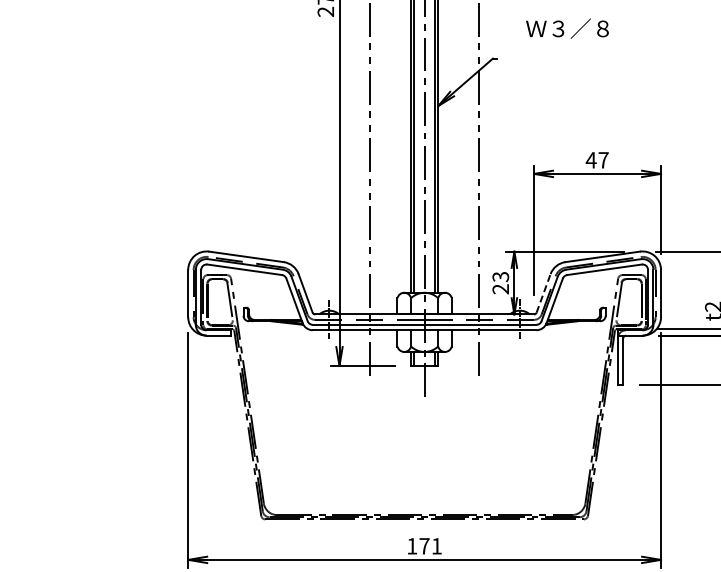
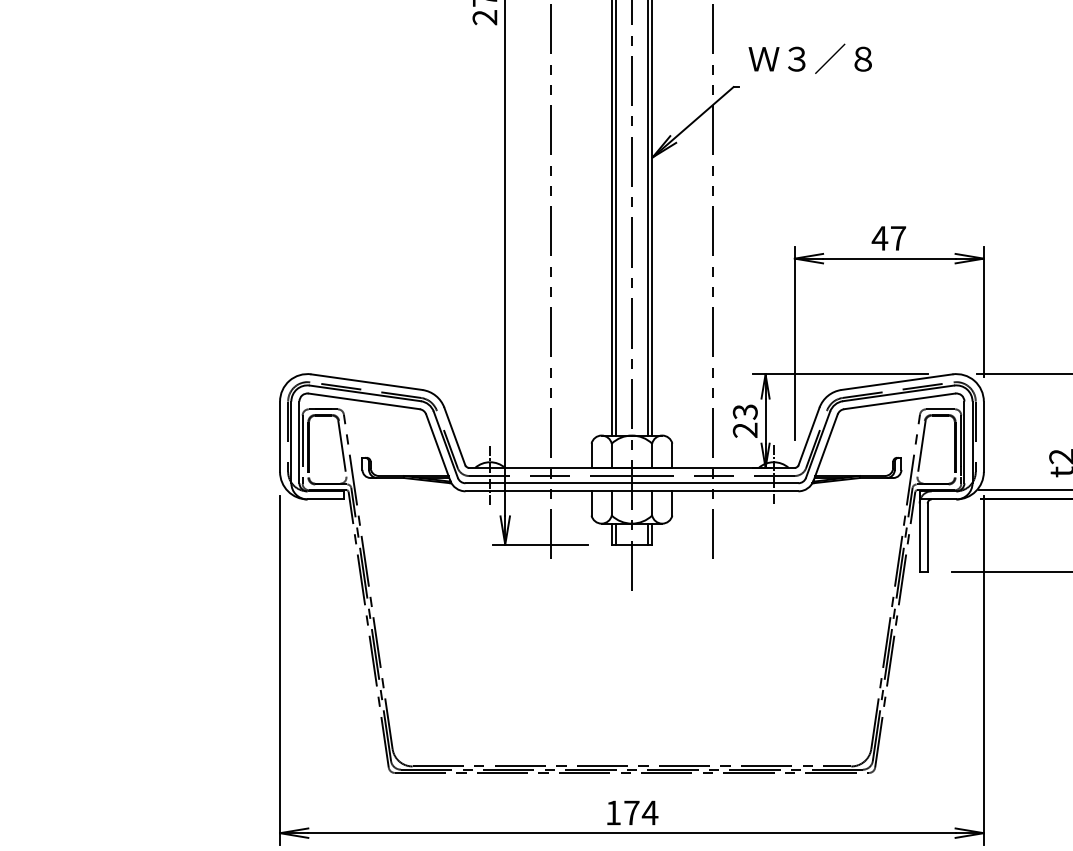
text: (567, 28) -> (810, 58), moved
line: (543, 293) -> (808, 436), dashed -> solid
text: (436, 546) -> (649, 813), 171 -> 174

